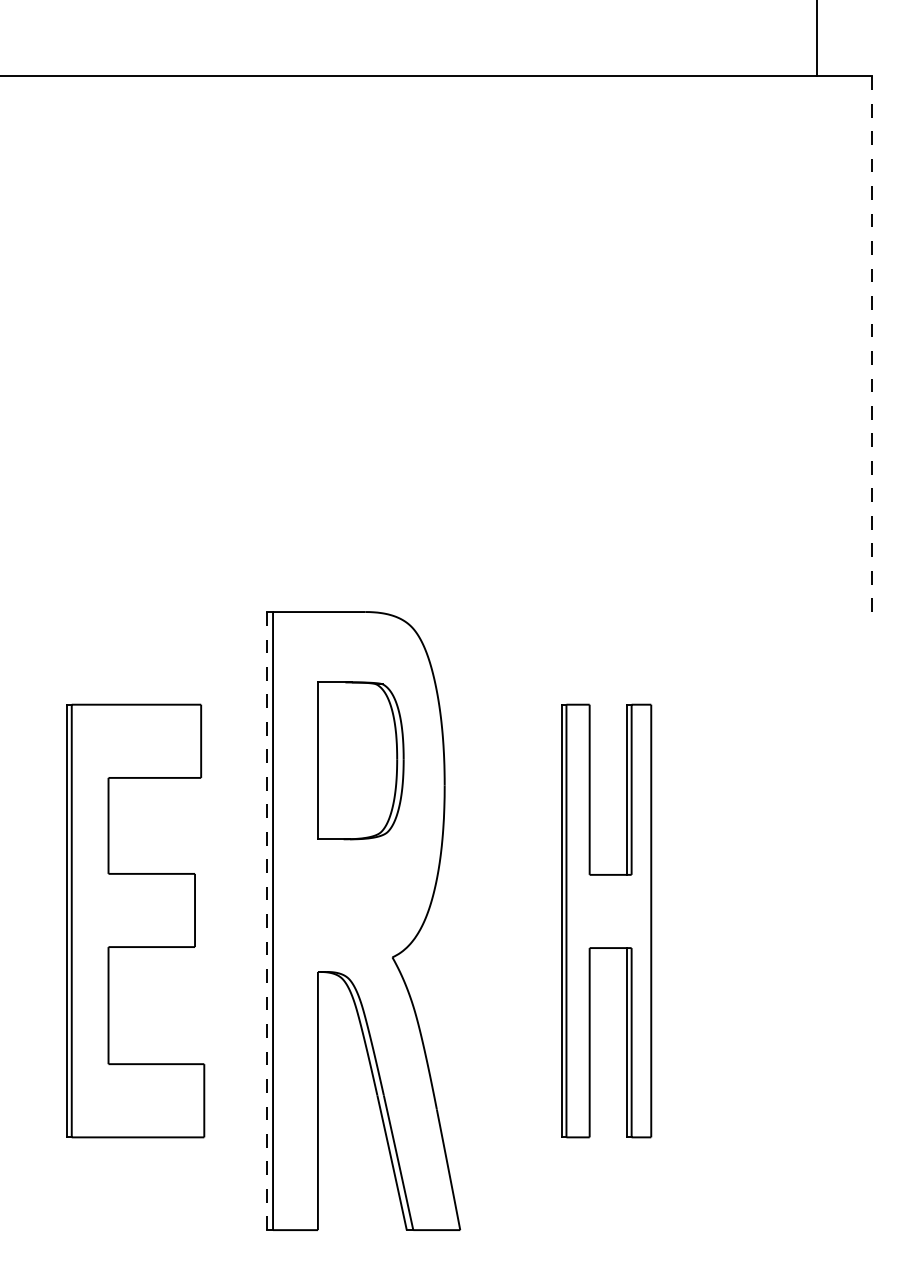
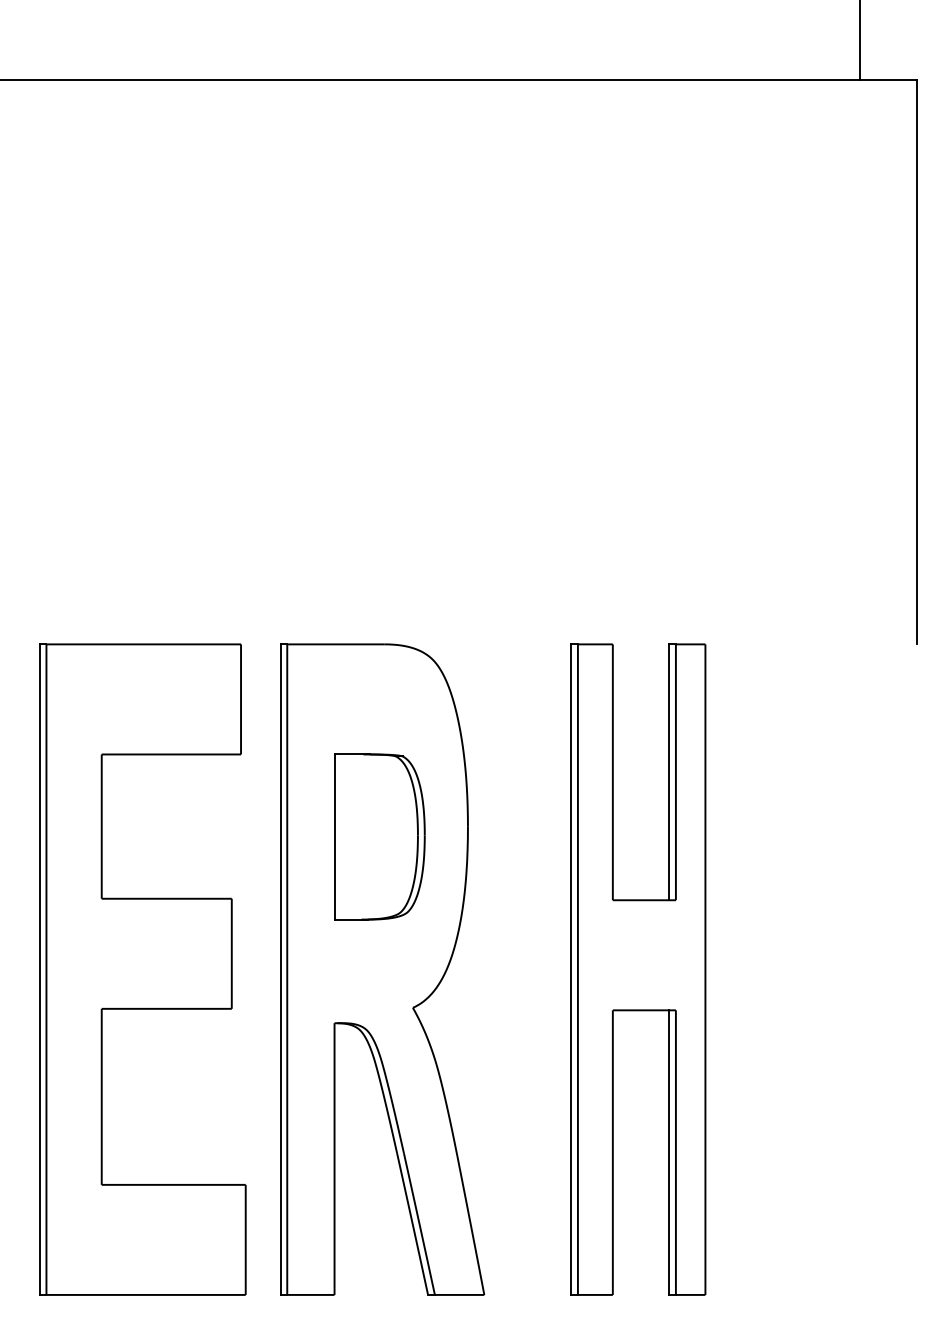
line: (871, 343) -> (917, 361), dashed -> solid
part: (360, 760) -> (379, 836), moved
part: (135, 920) -> (142, 969), size x1.43
line: (266, 920) -> (280, 969), dashed -> solid
part: (606, 920) -> (638, 969), size x1.43

